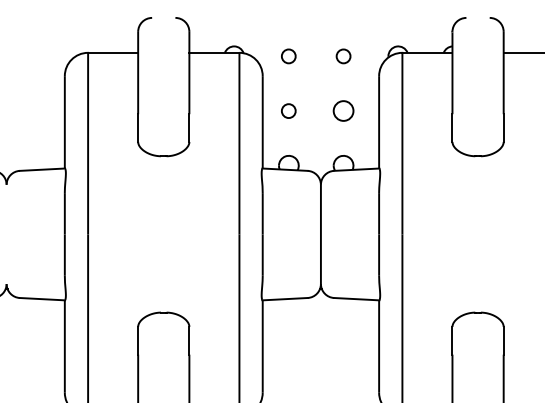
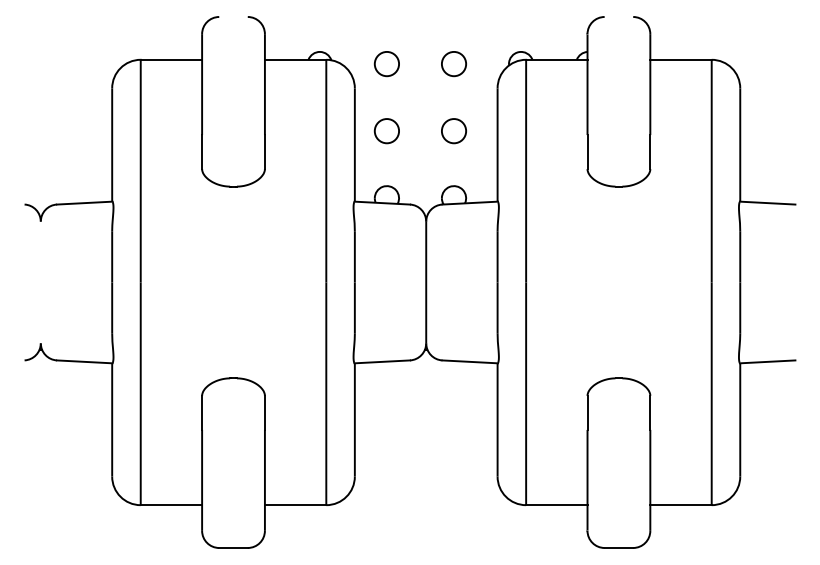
circle: (288, 56) -> (386, 64), size x1.43
circle: (343, 56) -> (453, 64), size x1.43
circle: (288, 111) -> (386, 131), size x1.43

